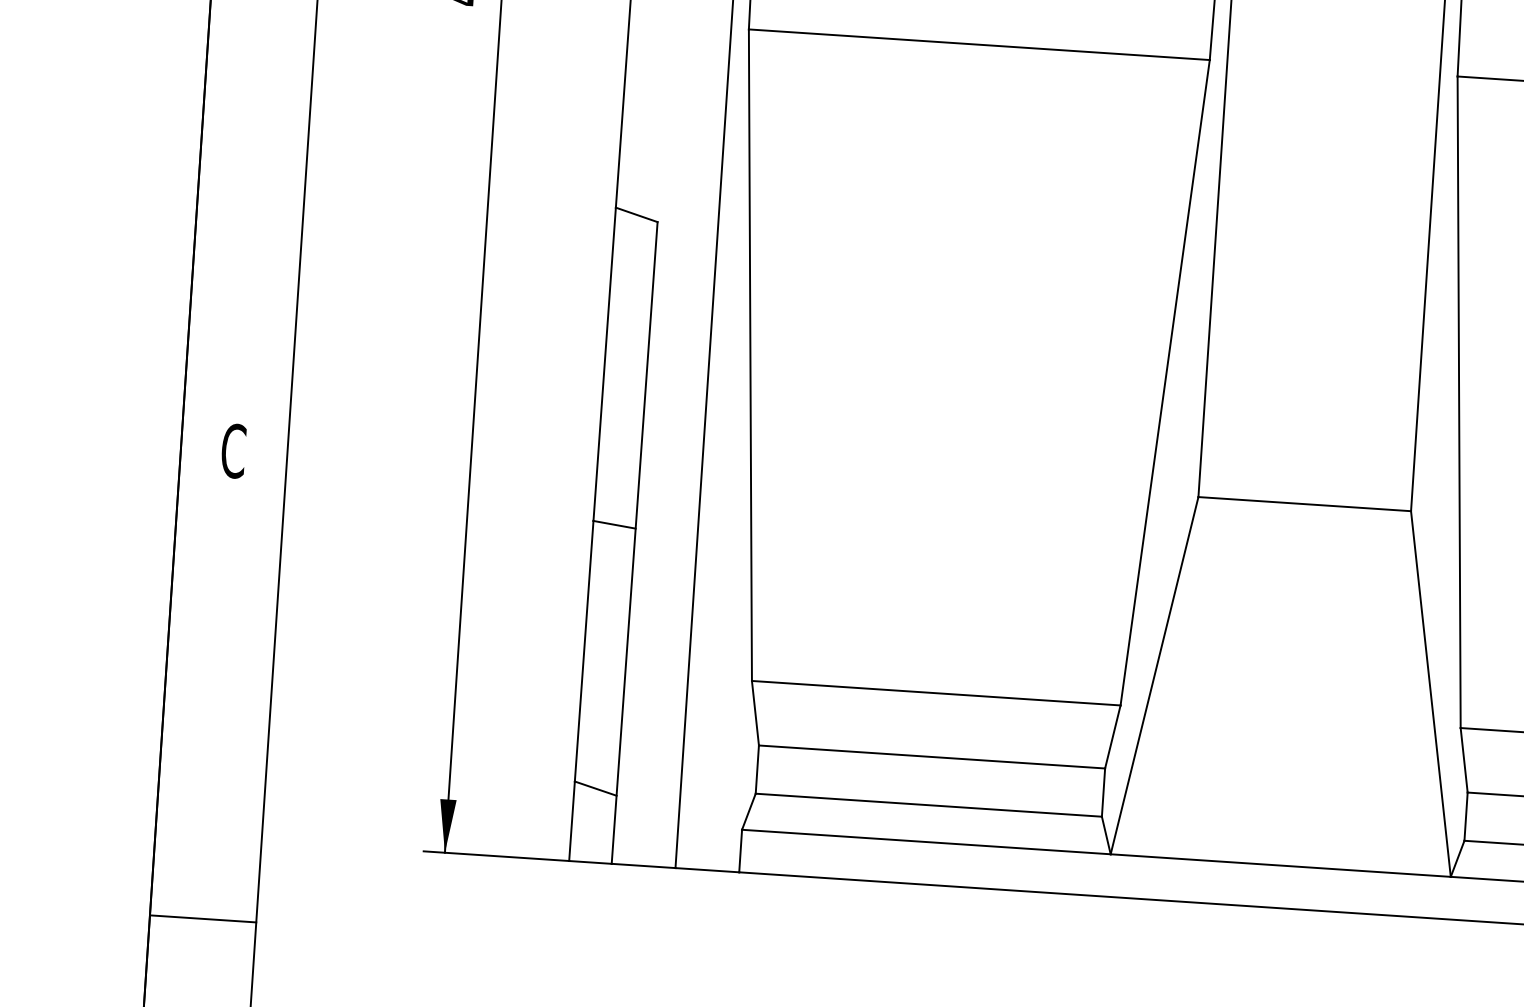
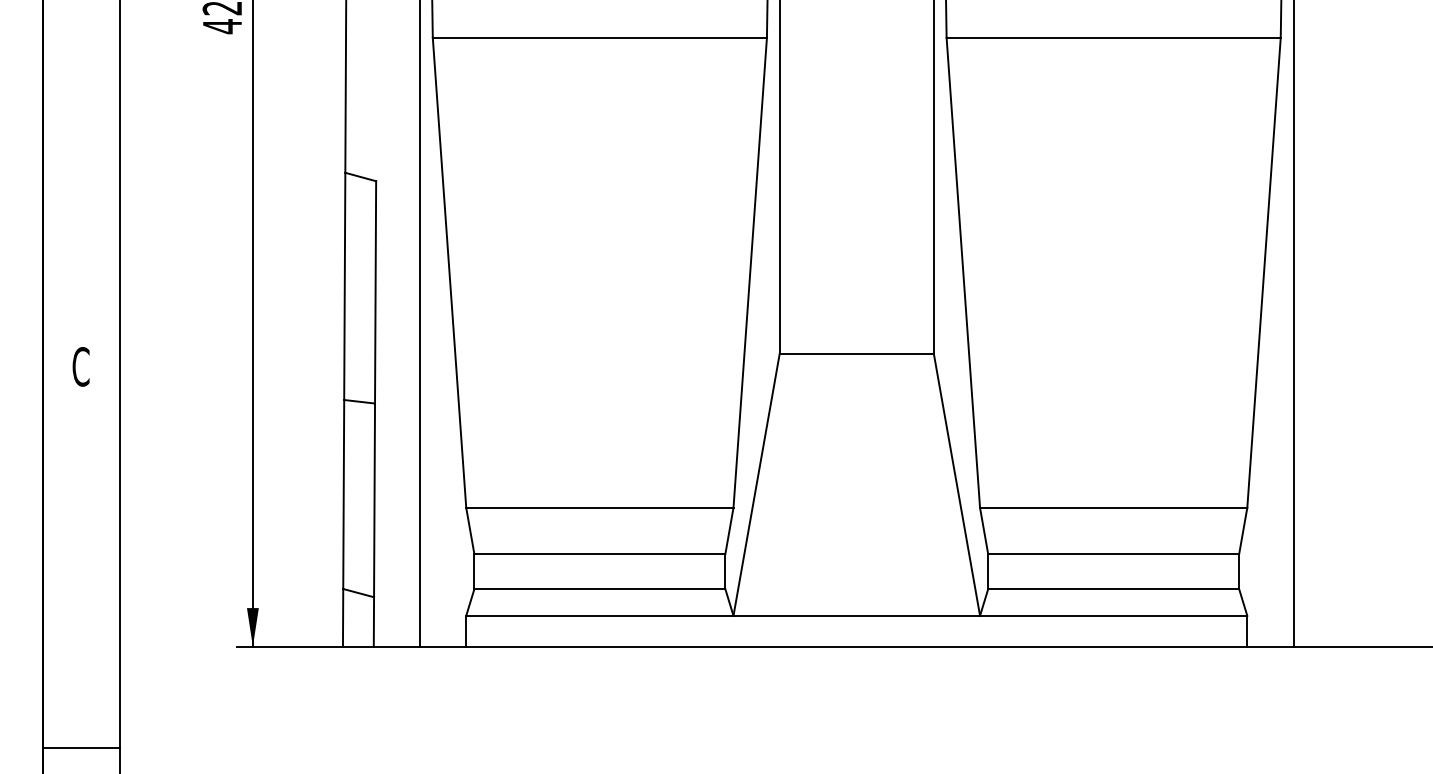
line: (203, 918) -> (81, 747), moved

